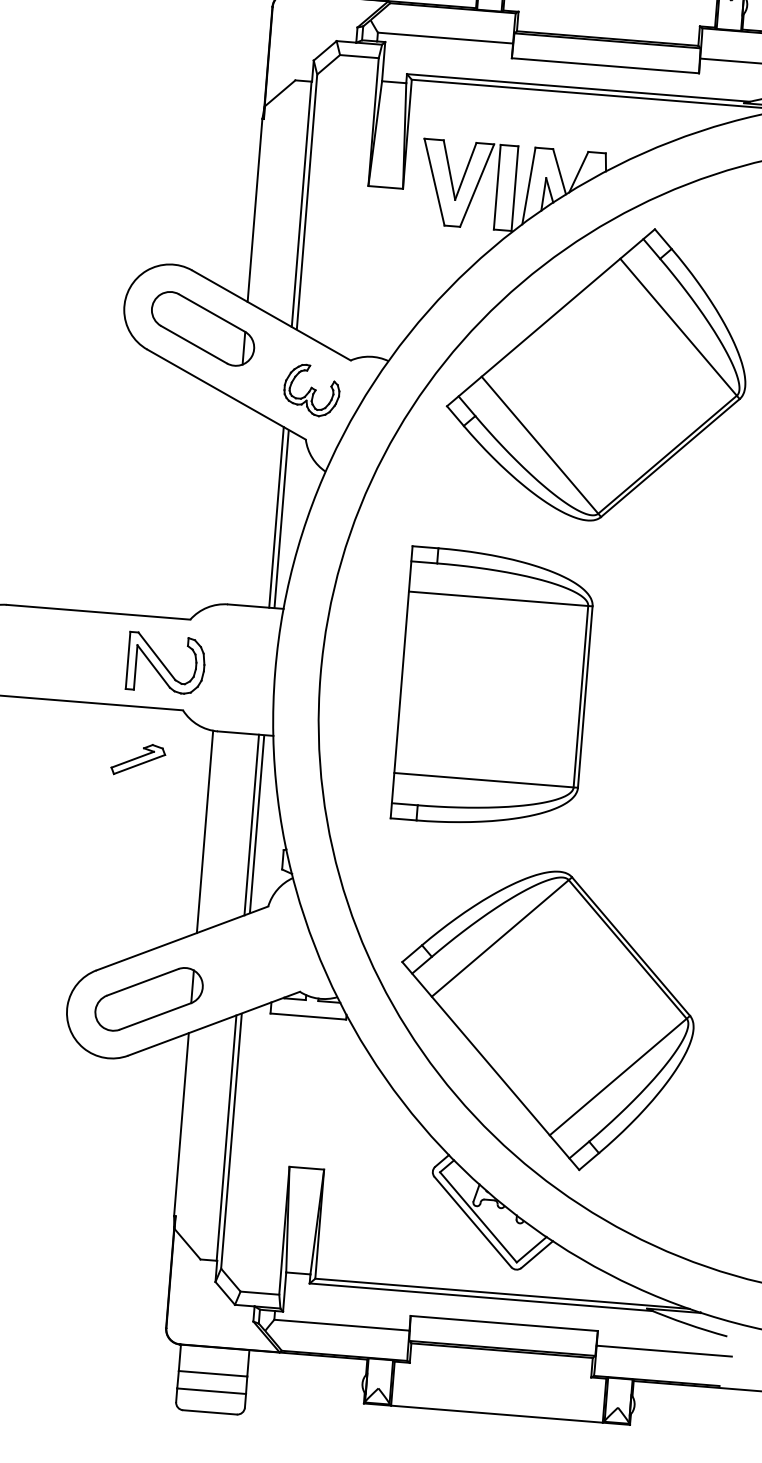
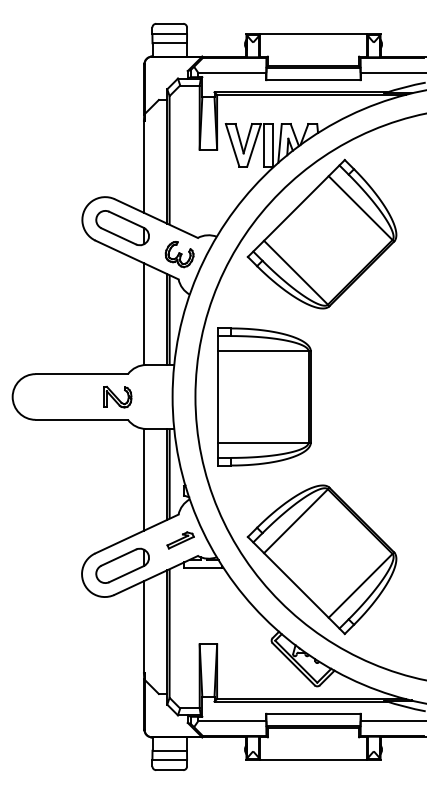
line: (230, 503) -> (143, 314), added
part: (165, 664) -> (117, 397), size x0.71
part: (493, 688) -> (264, 396), moved
part: (138, 759) -> (180, 540), moved

